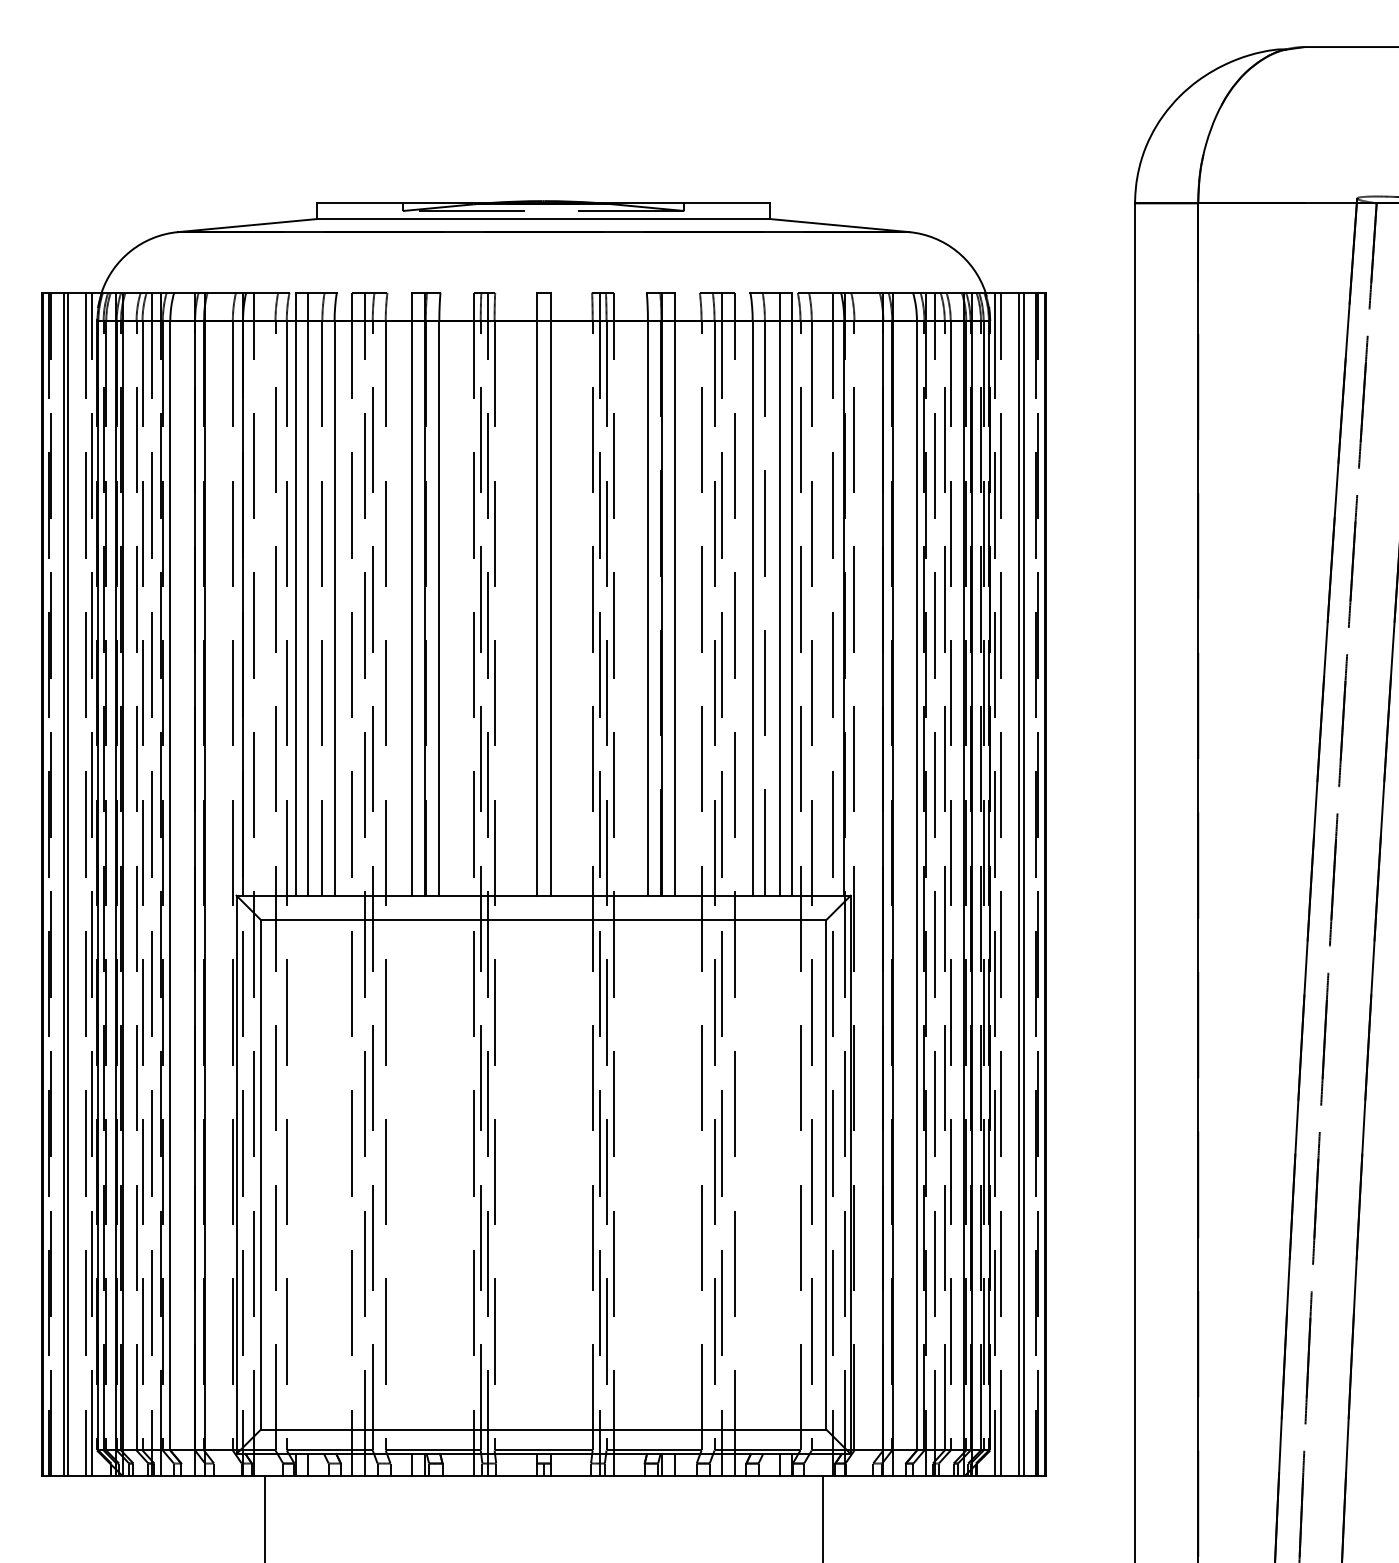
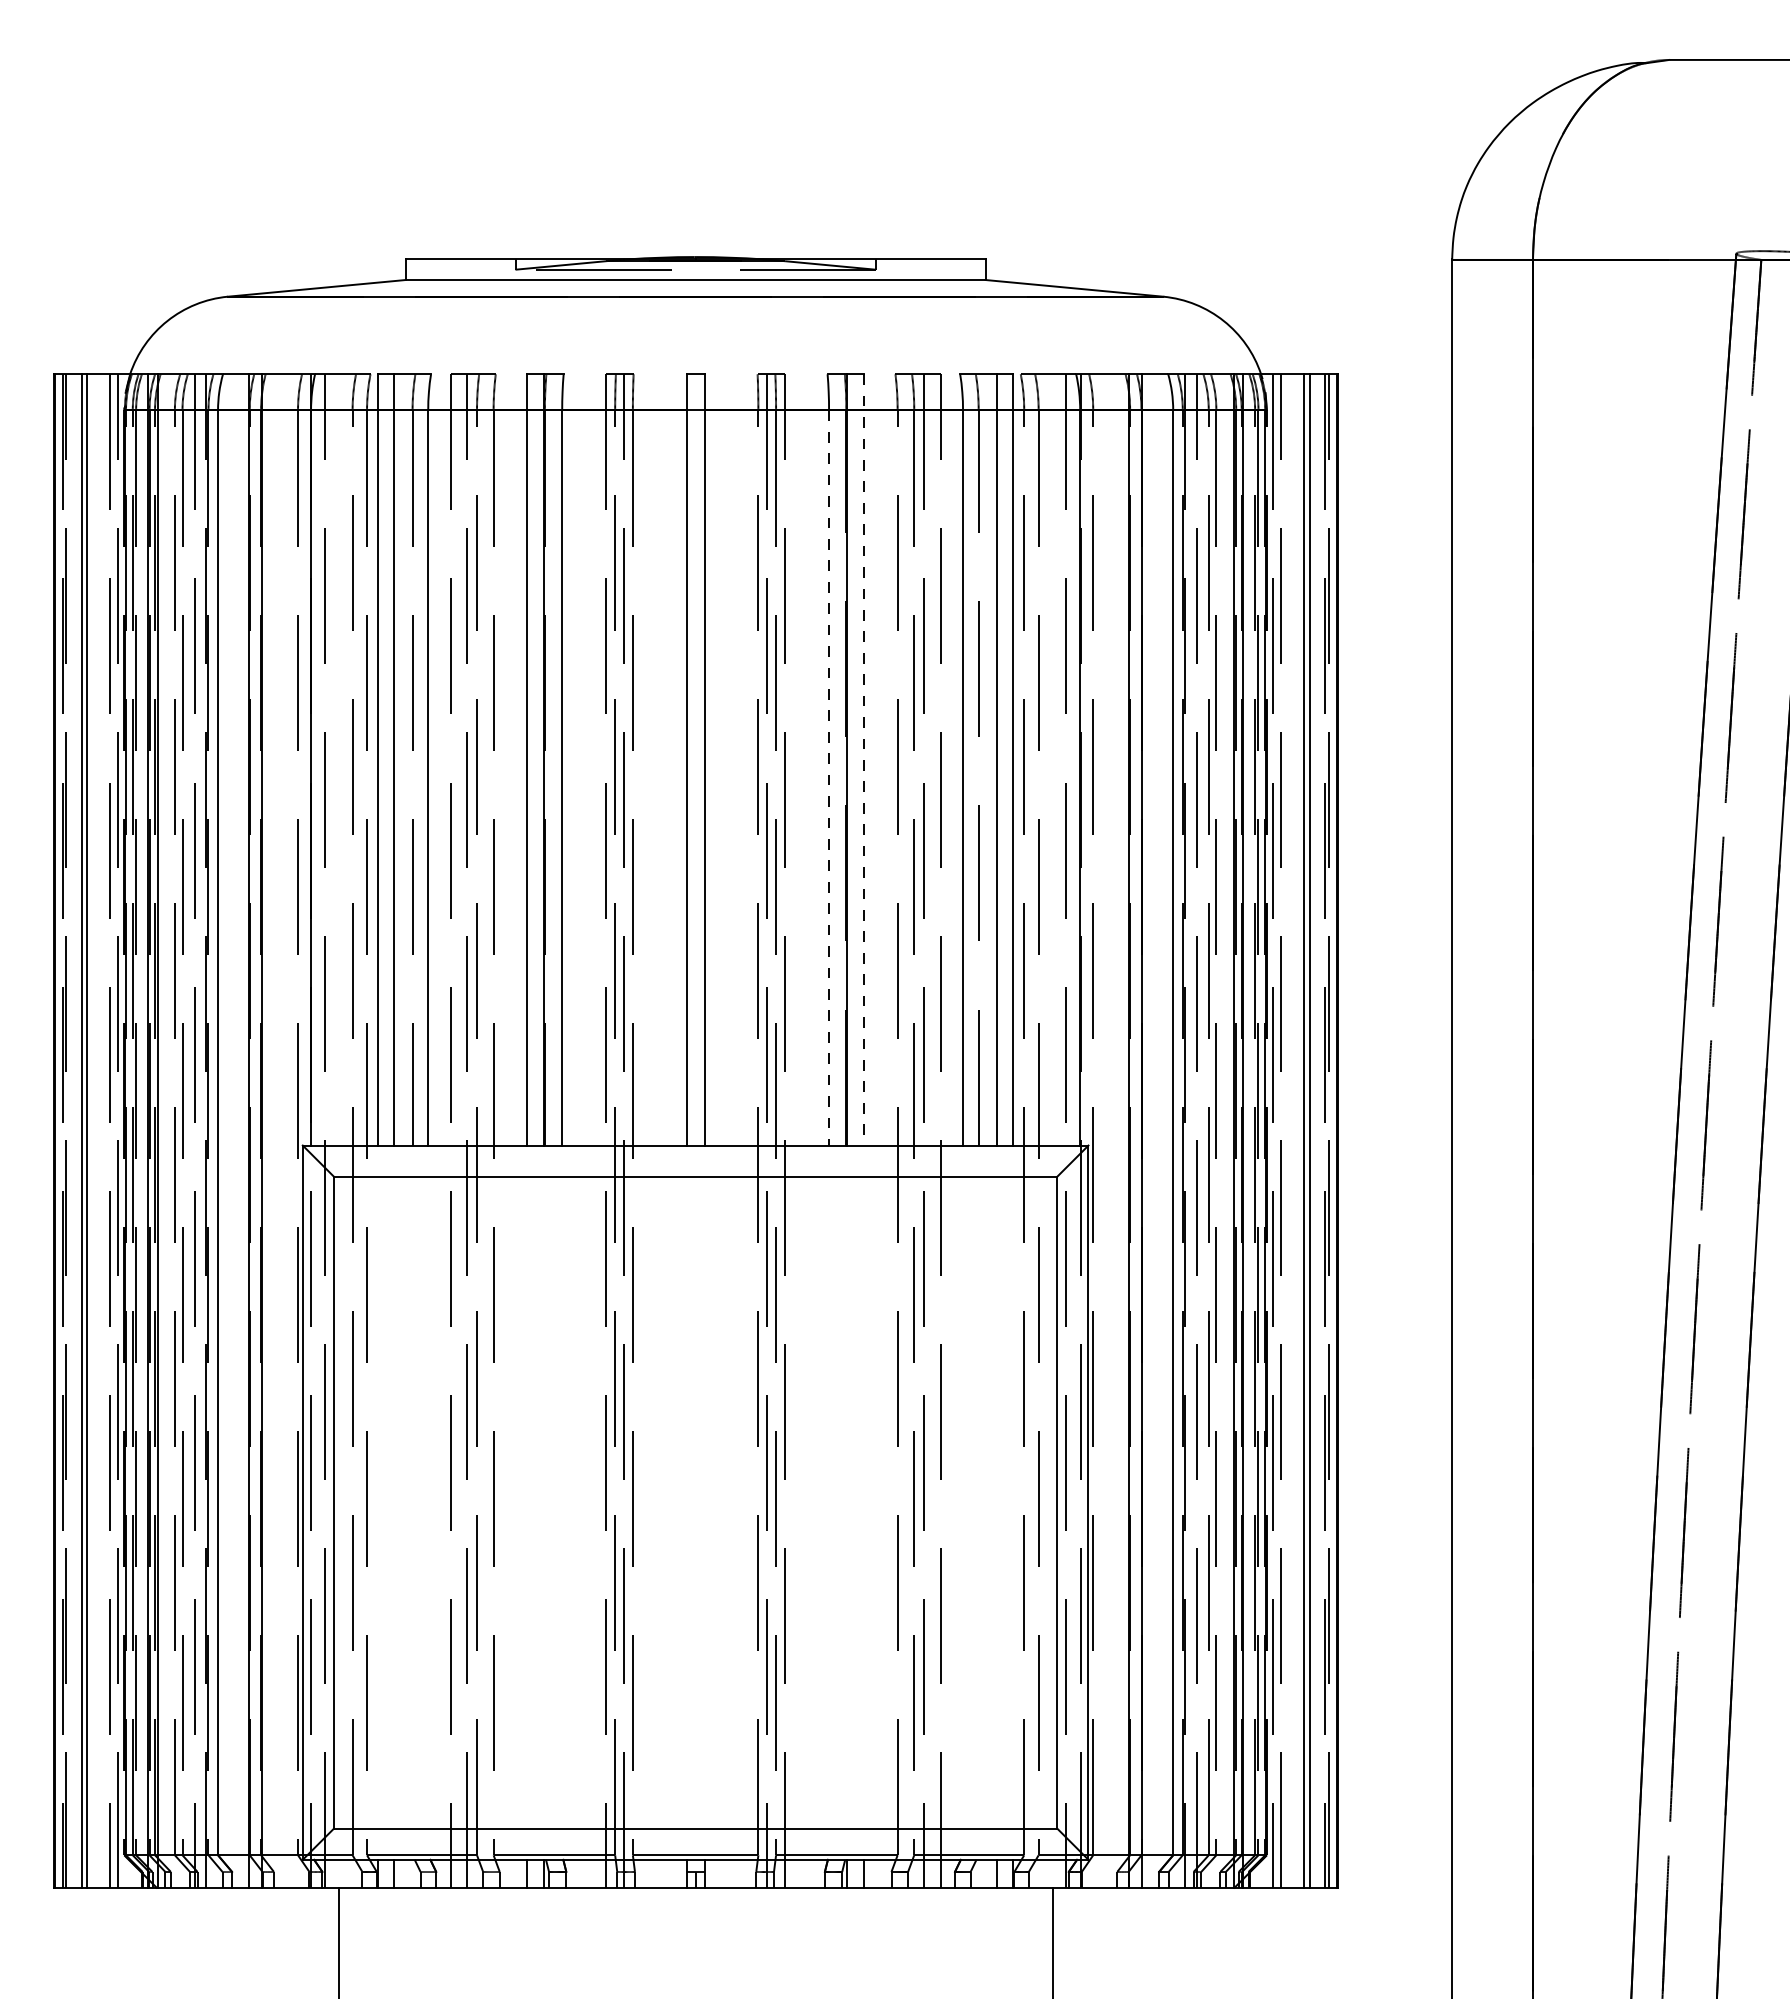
line: (675, 593) -> (864, 759), solid -> dashed
line: (648, 608) -> (829, 778), solid -> dashed

